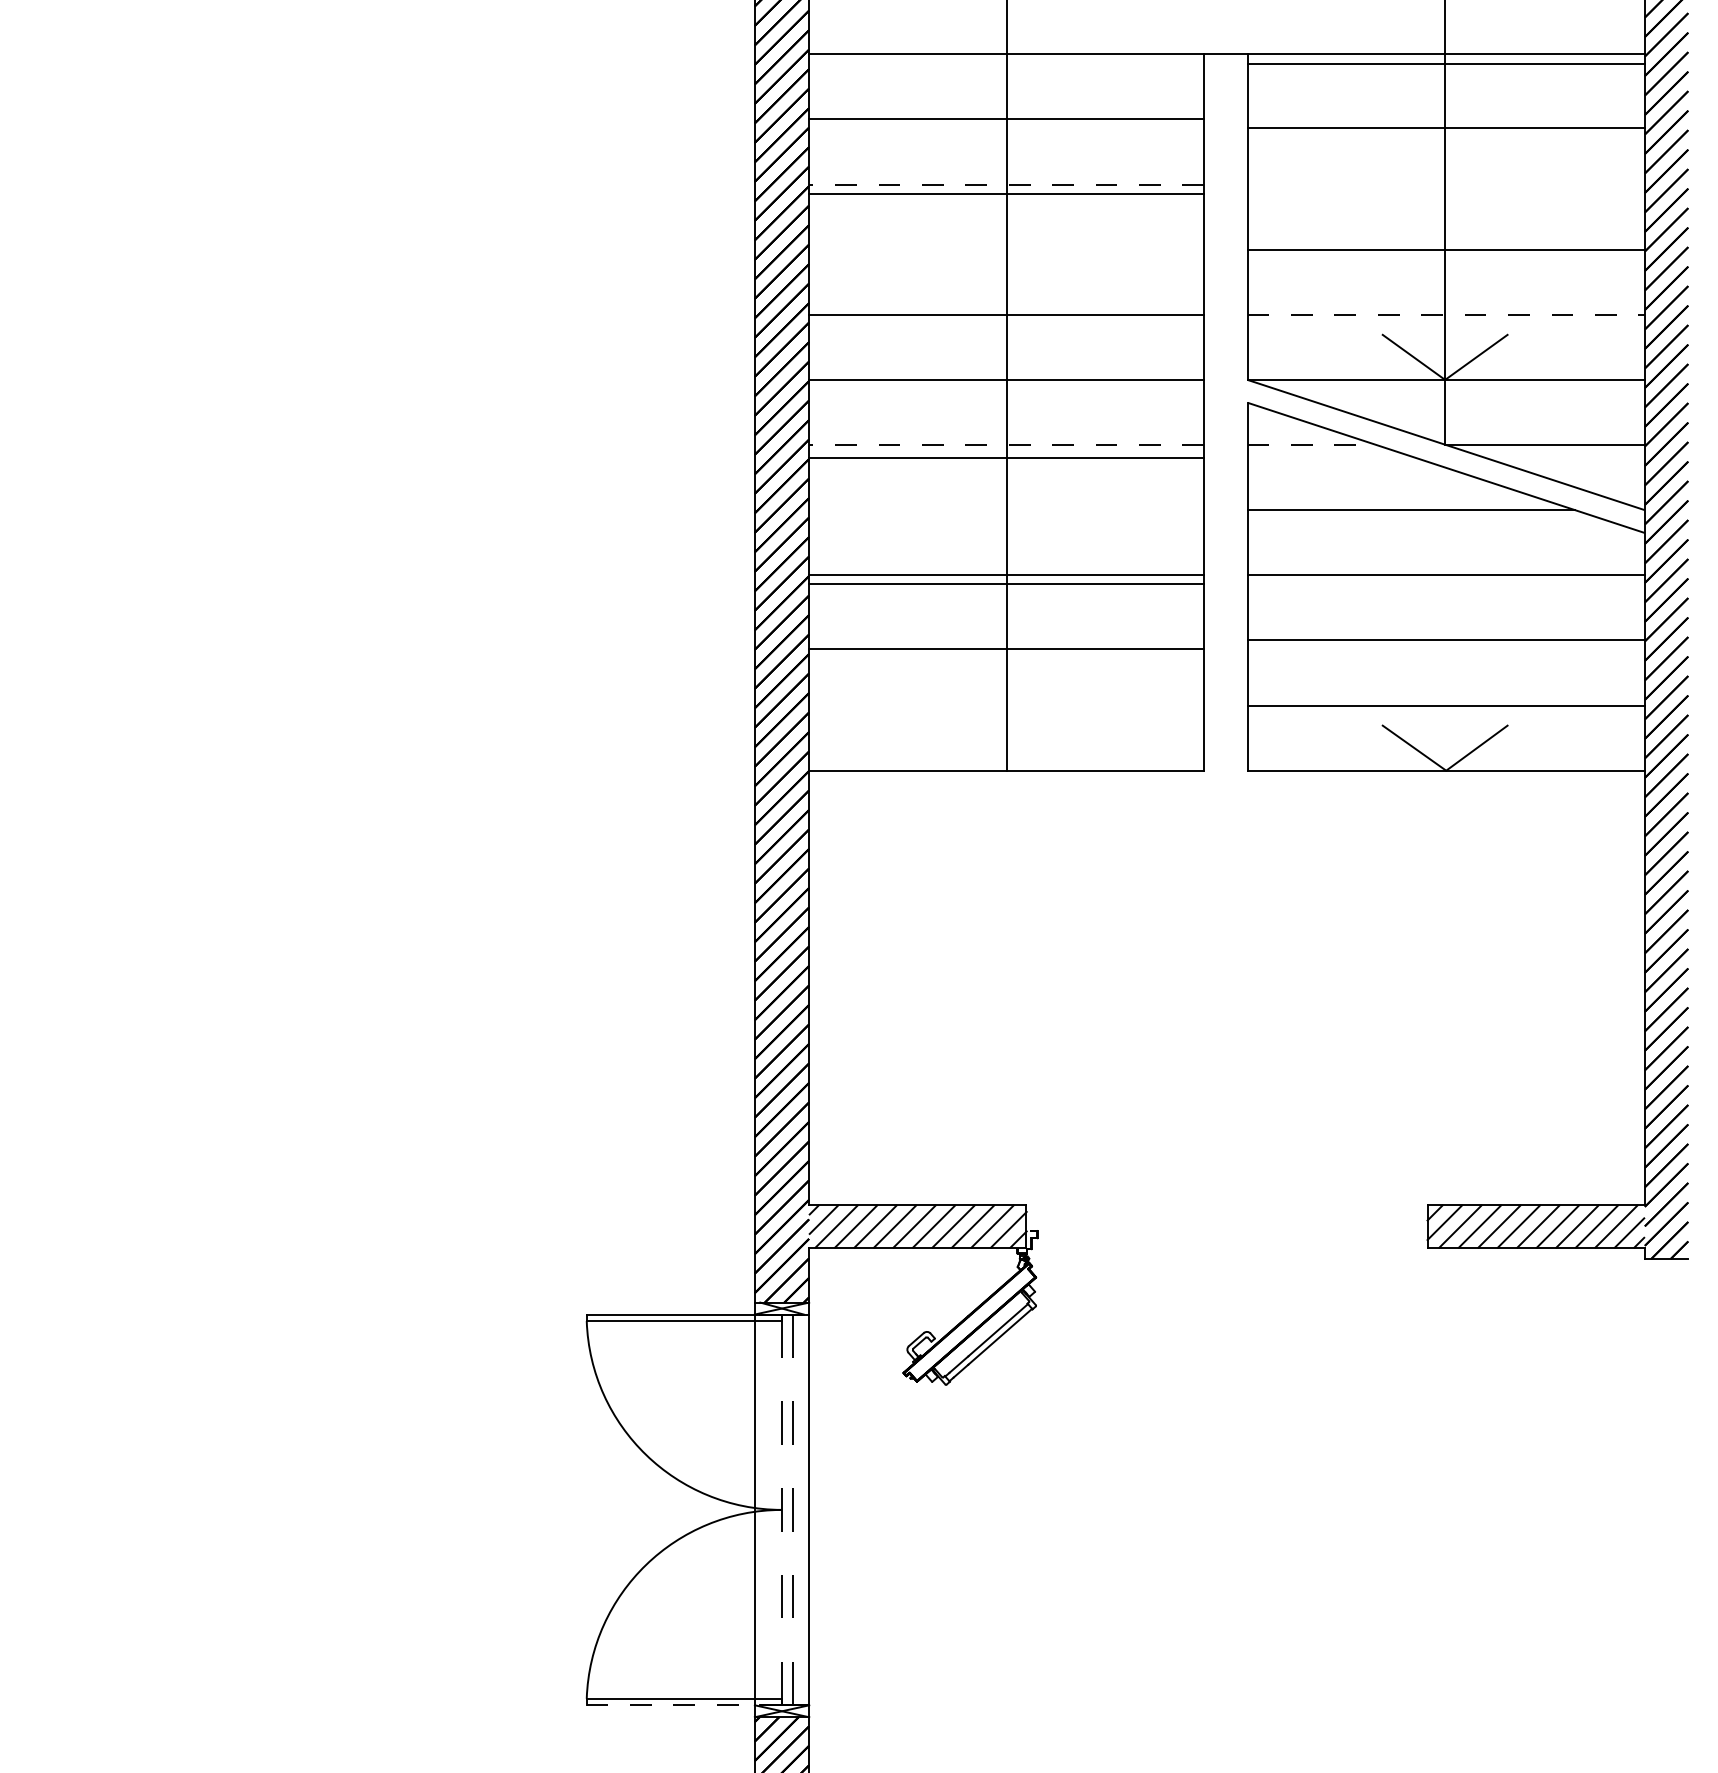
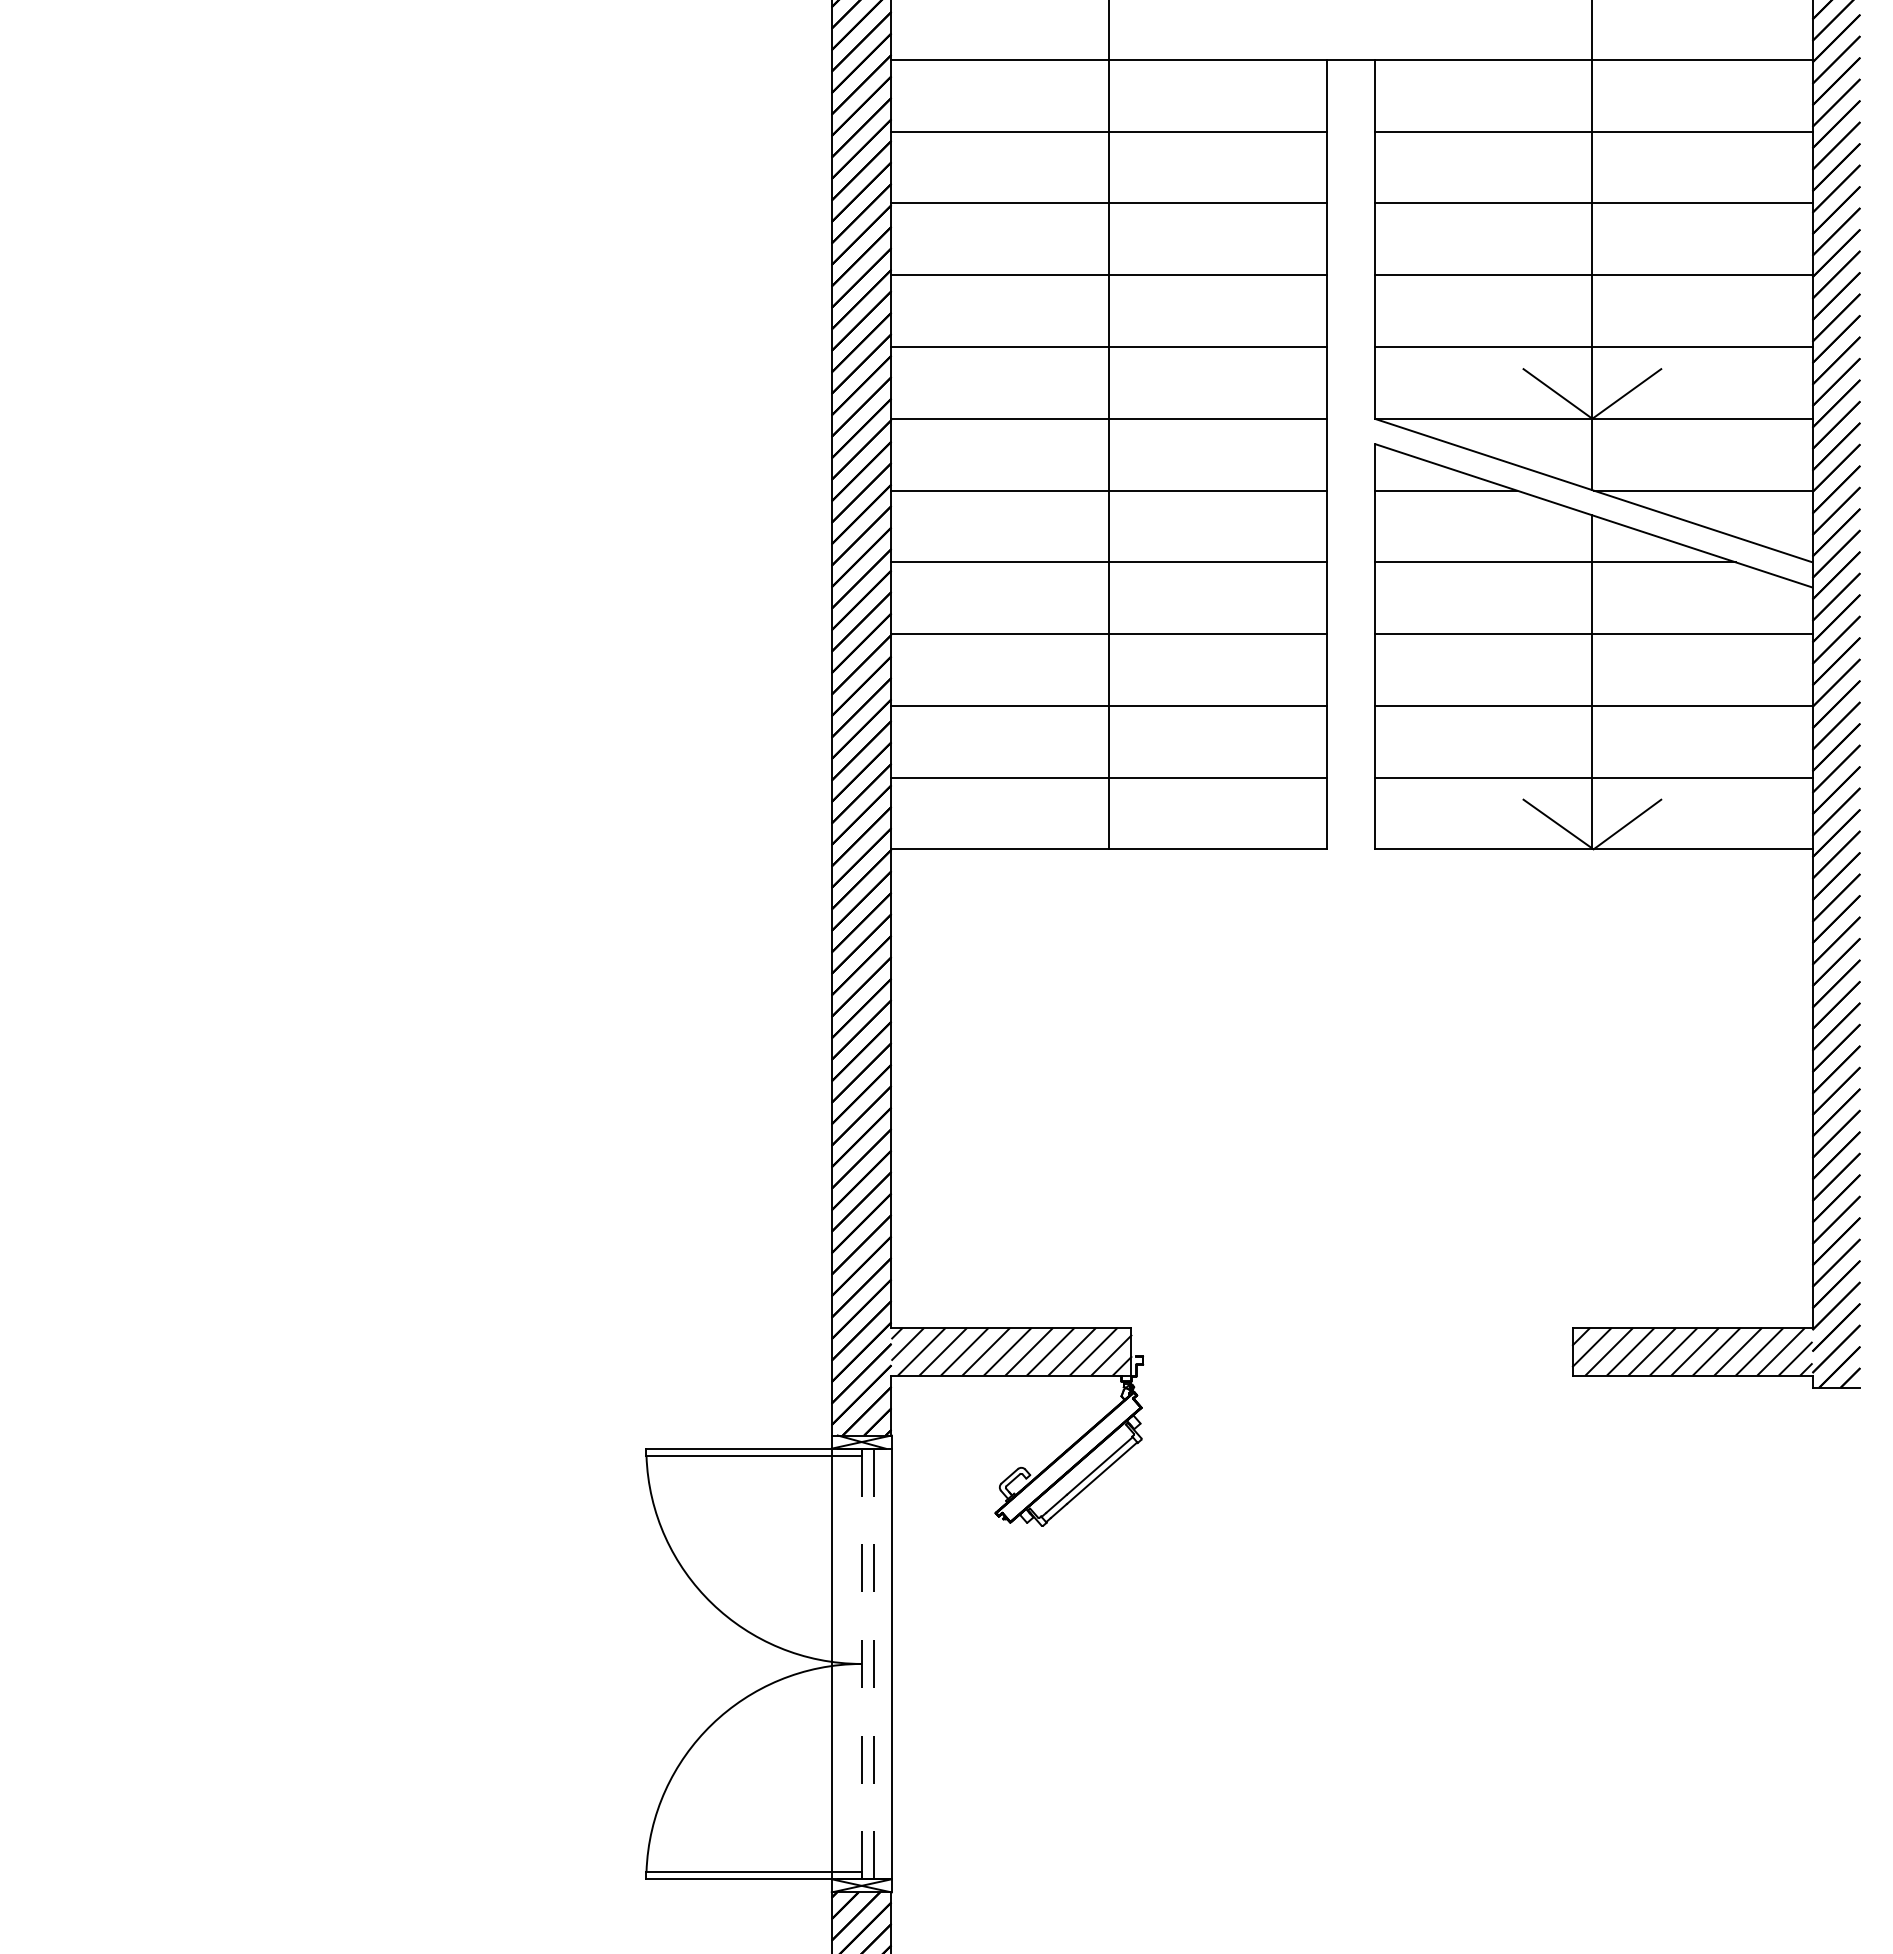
line: (1446, 63) -> (1593, 131), moved
line: (1446, 128) -> (1593, 203), moved
line: (1006, 184) -> (1109, 203), dashed -> solid
line: (1006, 194) -> (1108, 275), moved
line: (1446, 315) -> (1593, 347), dashed -> solid
line: (1006, 445) -> (1109, 490), dashed -> solid
line: (1312, 445) -> (1446, 490), dashed -> solid
line: (1006, 457) -> (1108, 562), moved
line: (1006, 583) -> (1108, 705), moved
line: (1445, 619) -> (1592, 682), added
line: (1006, 649) -> (1108, 777), moved
line: (684, 1705) -> (754, 1879), dashed -> solid

